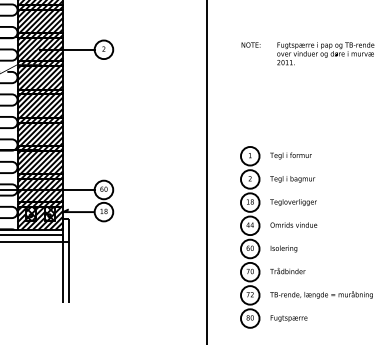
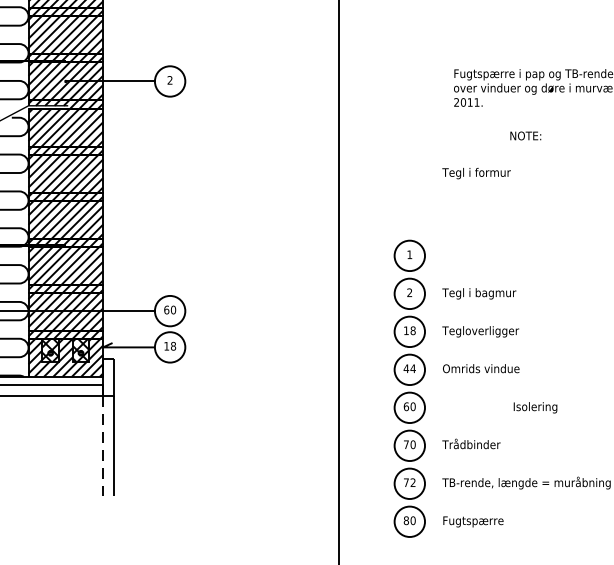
text: (250, 44) -> (524, 135), moved
text: (290, 155) -> (475, 172), moved
text: (283, 248) -> (534, 407), moved
line: (63, 272) -> (103, 446), solid -> dashed

